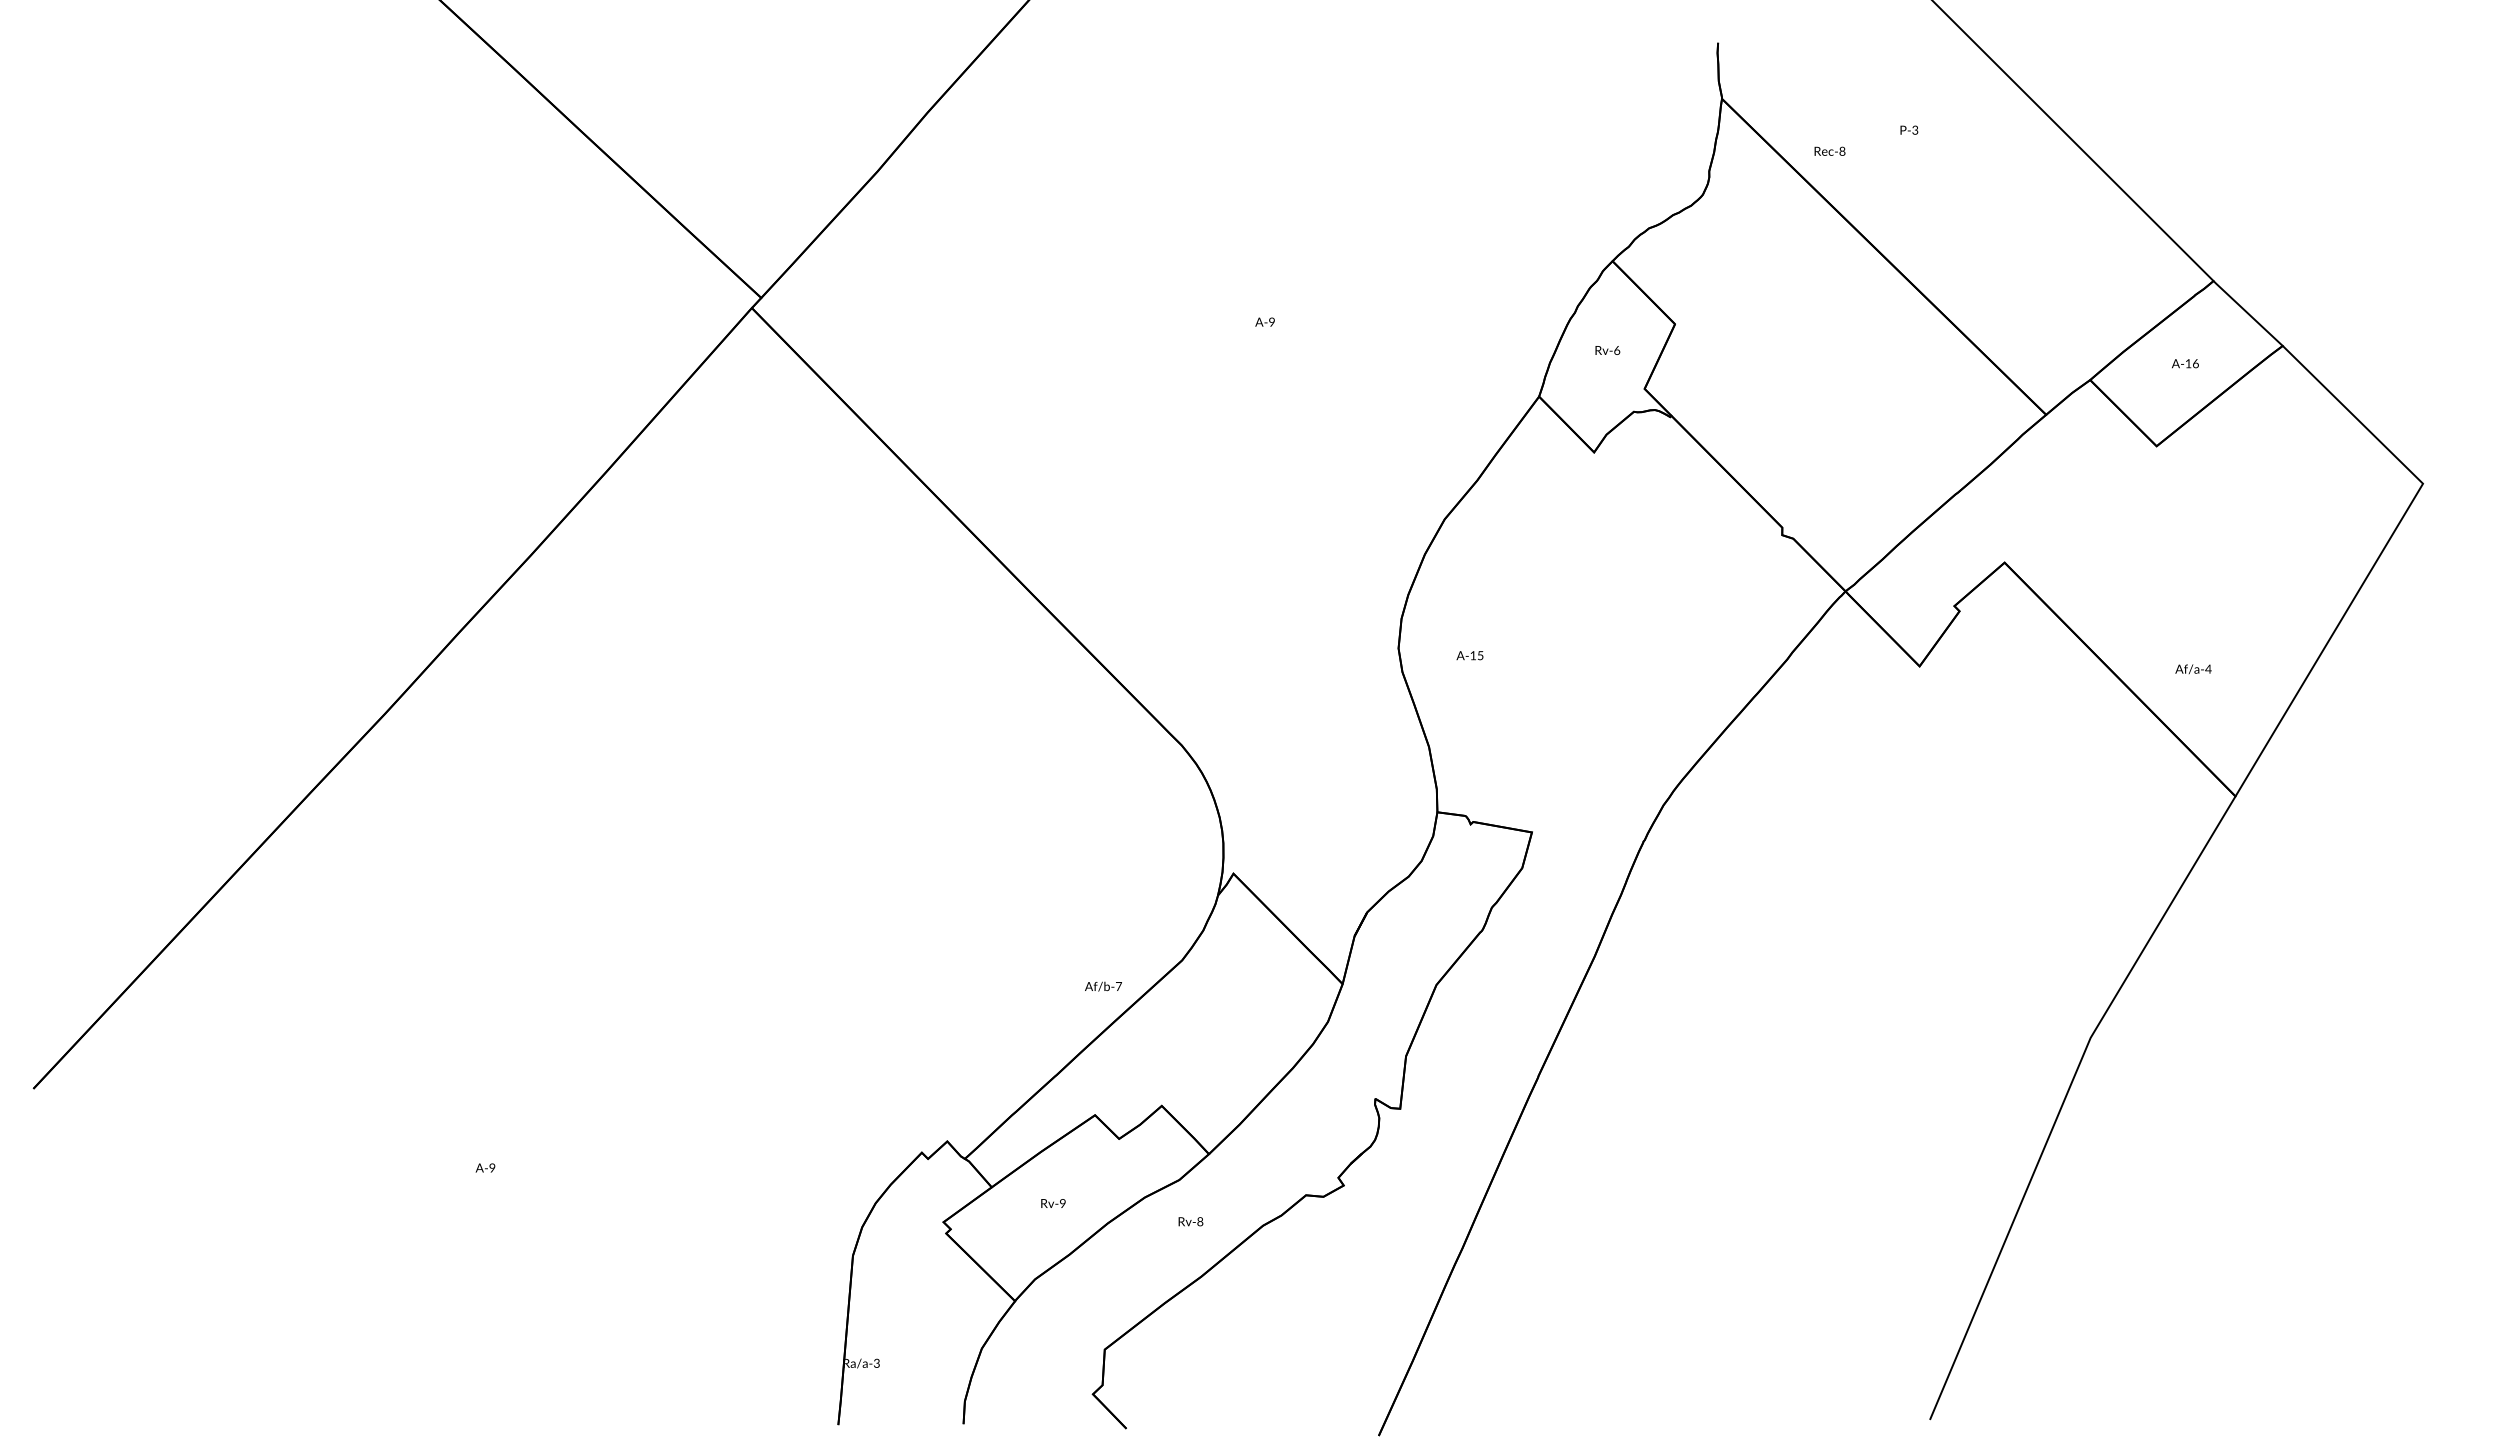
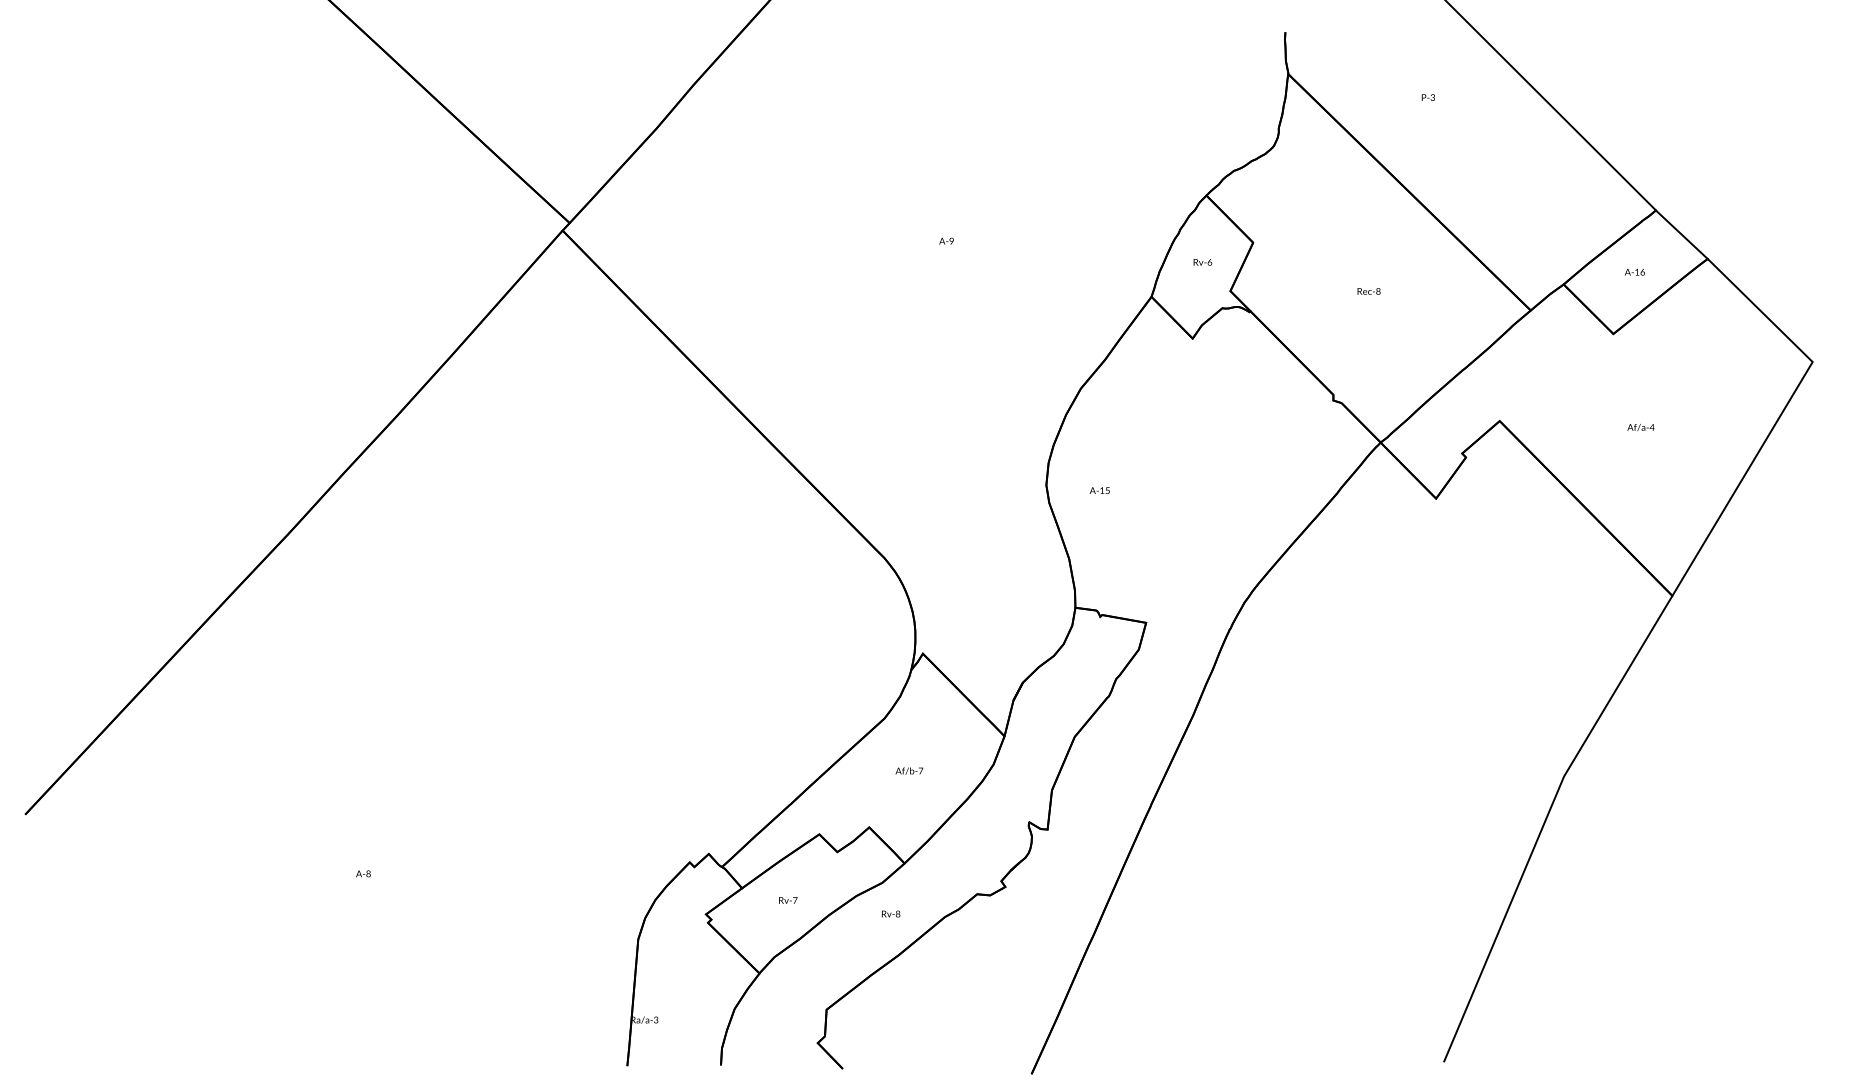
text: (1829, 150) -> (1368, 290), moved
text: (2193, 669) -> (1640, 427), moved
text: (1103, 986) -> (909, 771), moved
text: (492, 1168) -> (368, 874), A-9 -> A-8
text: (1062, 1203) -> (794, 900), Rv-9 -> Rv-7

